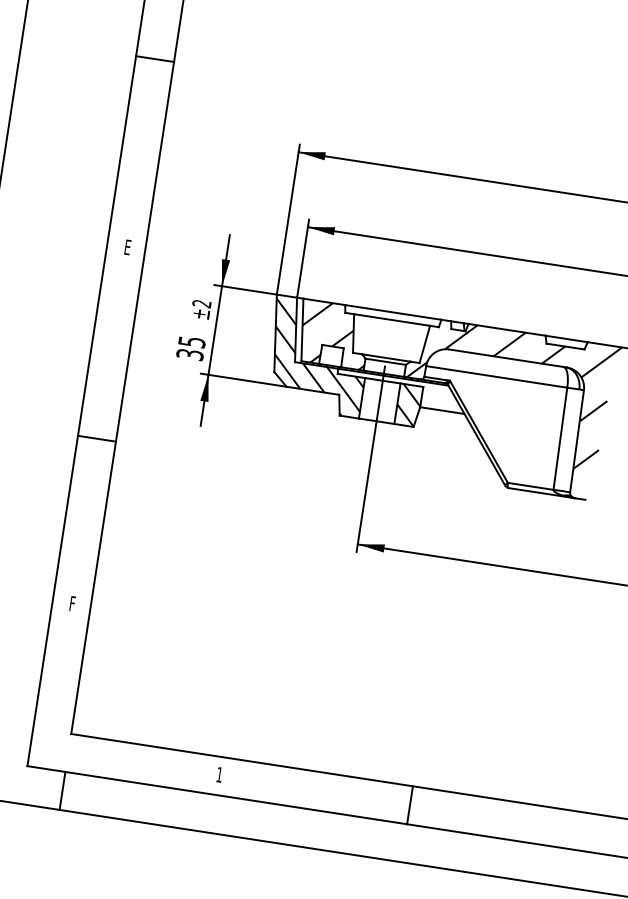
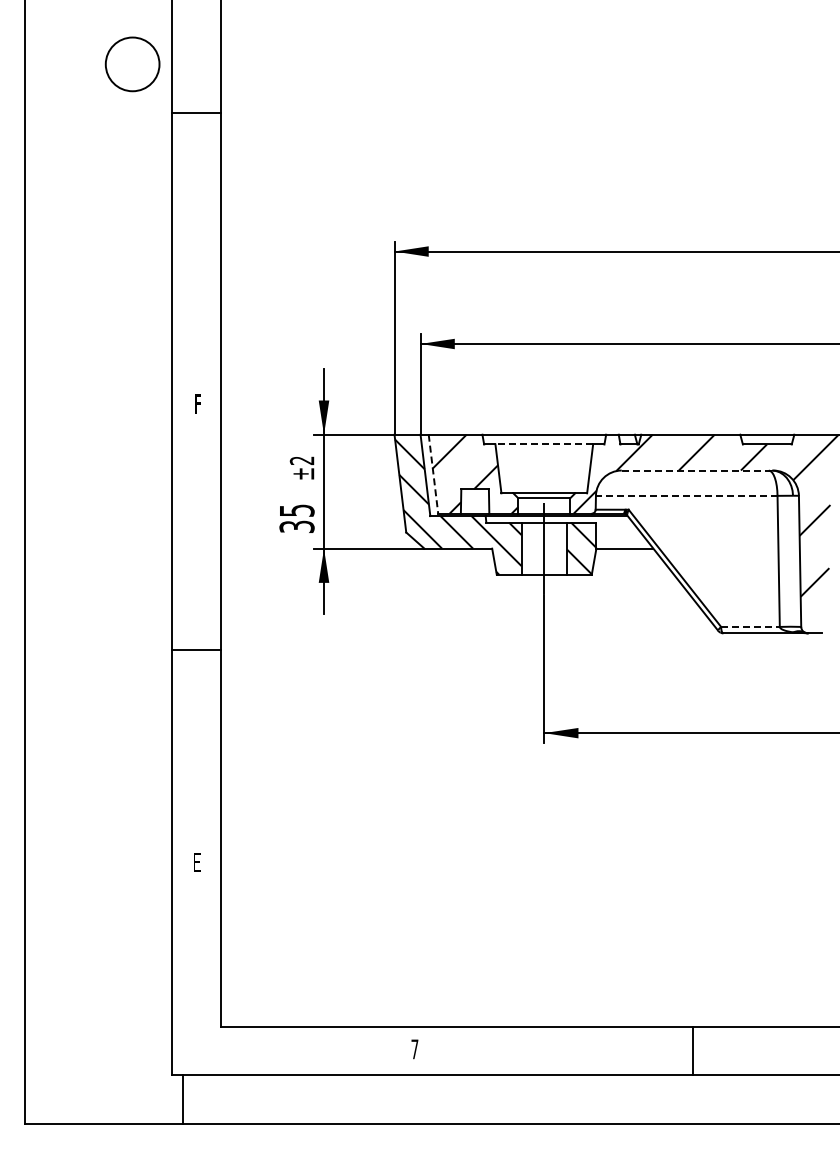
line: (154, 59) -> (195, 113), moved
text: (128, 247) -> (198, 403), E -> F
line: (392, 320) -> (544, 444), solid -> dashed
line: (302, 330) -> (433, 474), solid -> dashed
line: (508, 358) -> (697, 470), solid -> dashed
line: (496, 376) -> (686, 495), solid -> dashed
line: (530, 486) -> (750, 626), solid -> dashed
text: (72, 603) -> (197, 862), F -> E
text: (219, 774) -> (414, 1049), 1 -> 7
line: (62, 790) -> (182, 1099), moved
line: (410, 804) -> (693, 1050), moved

